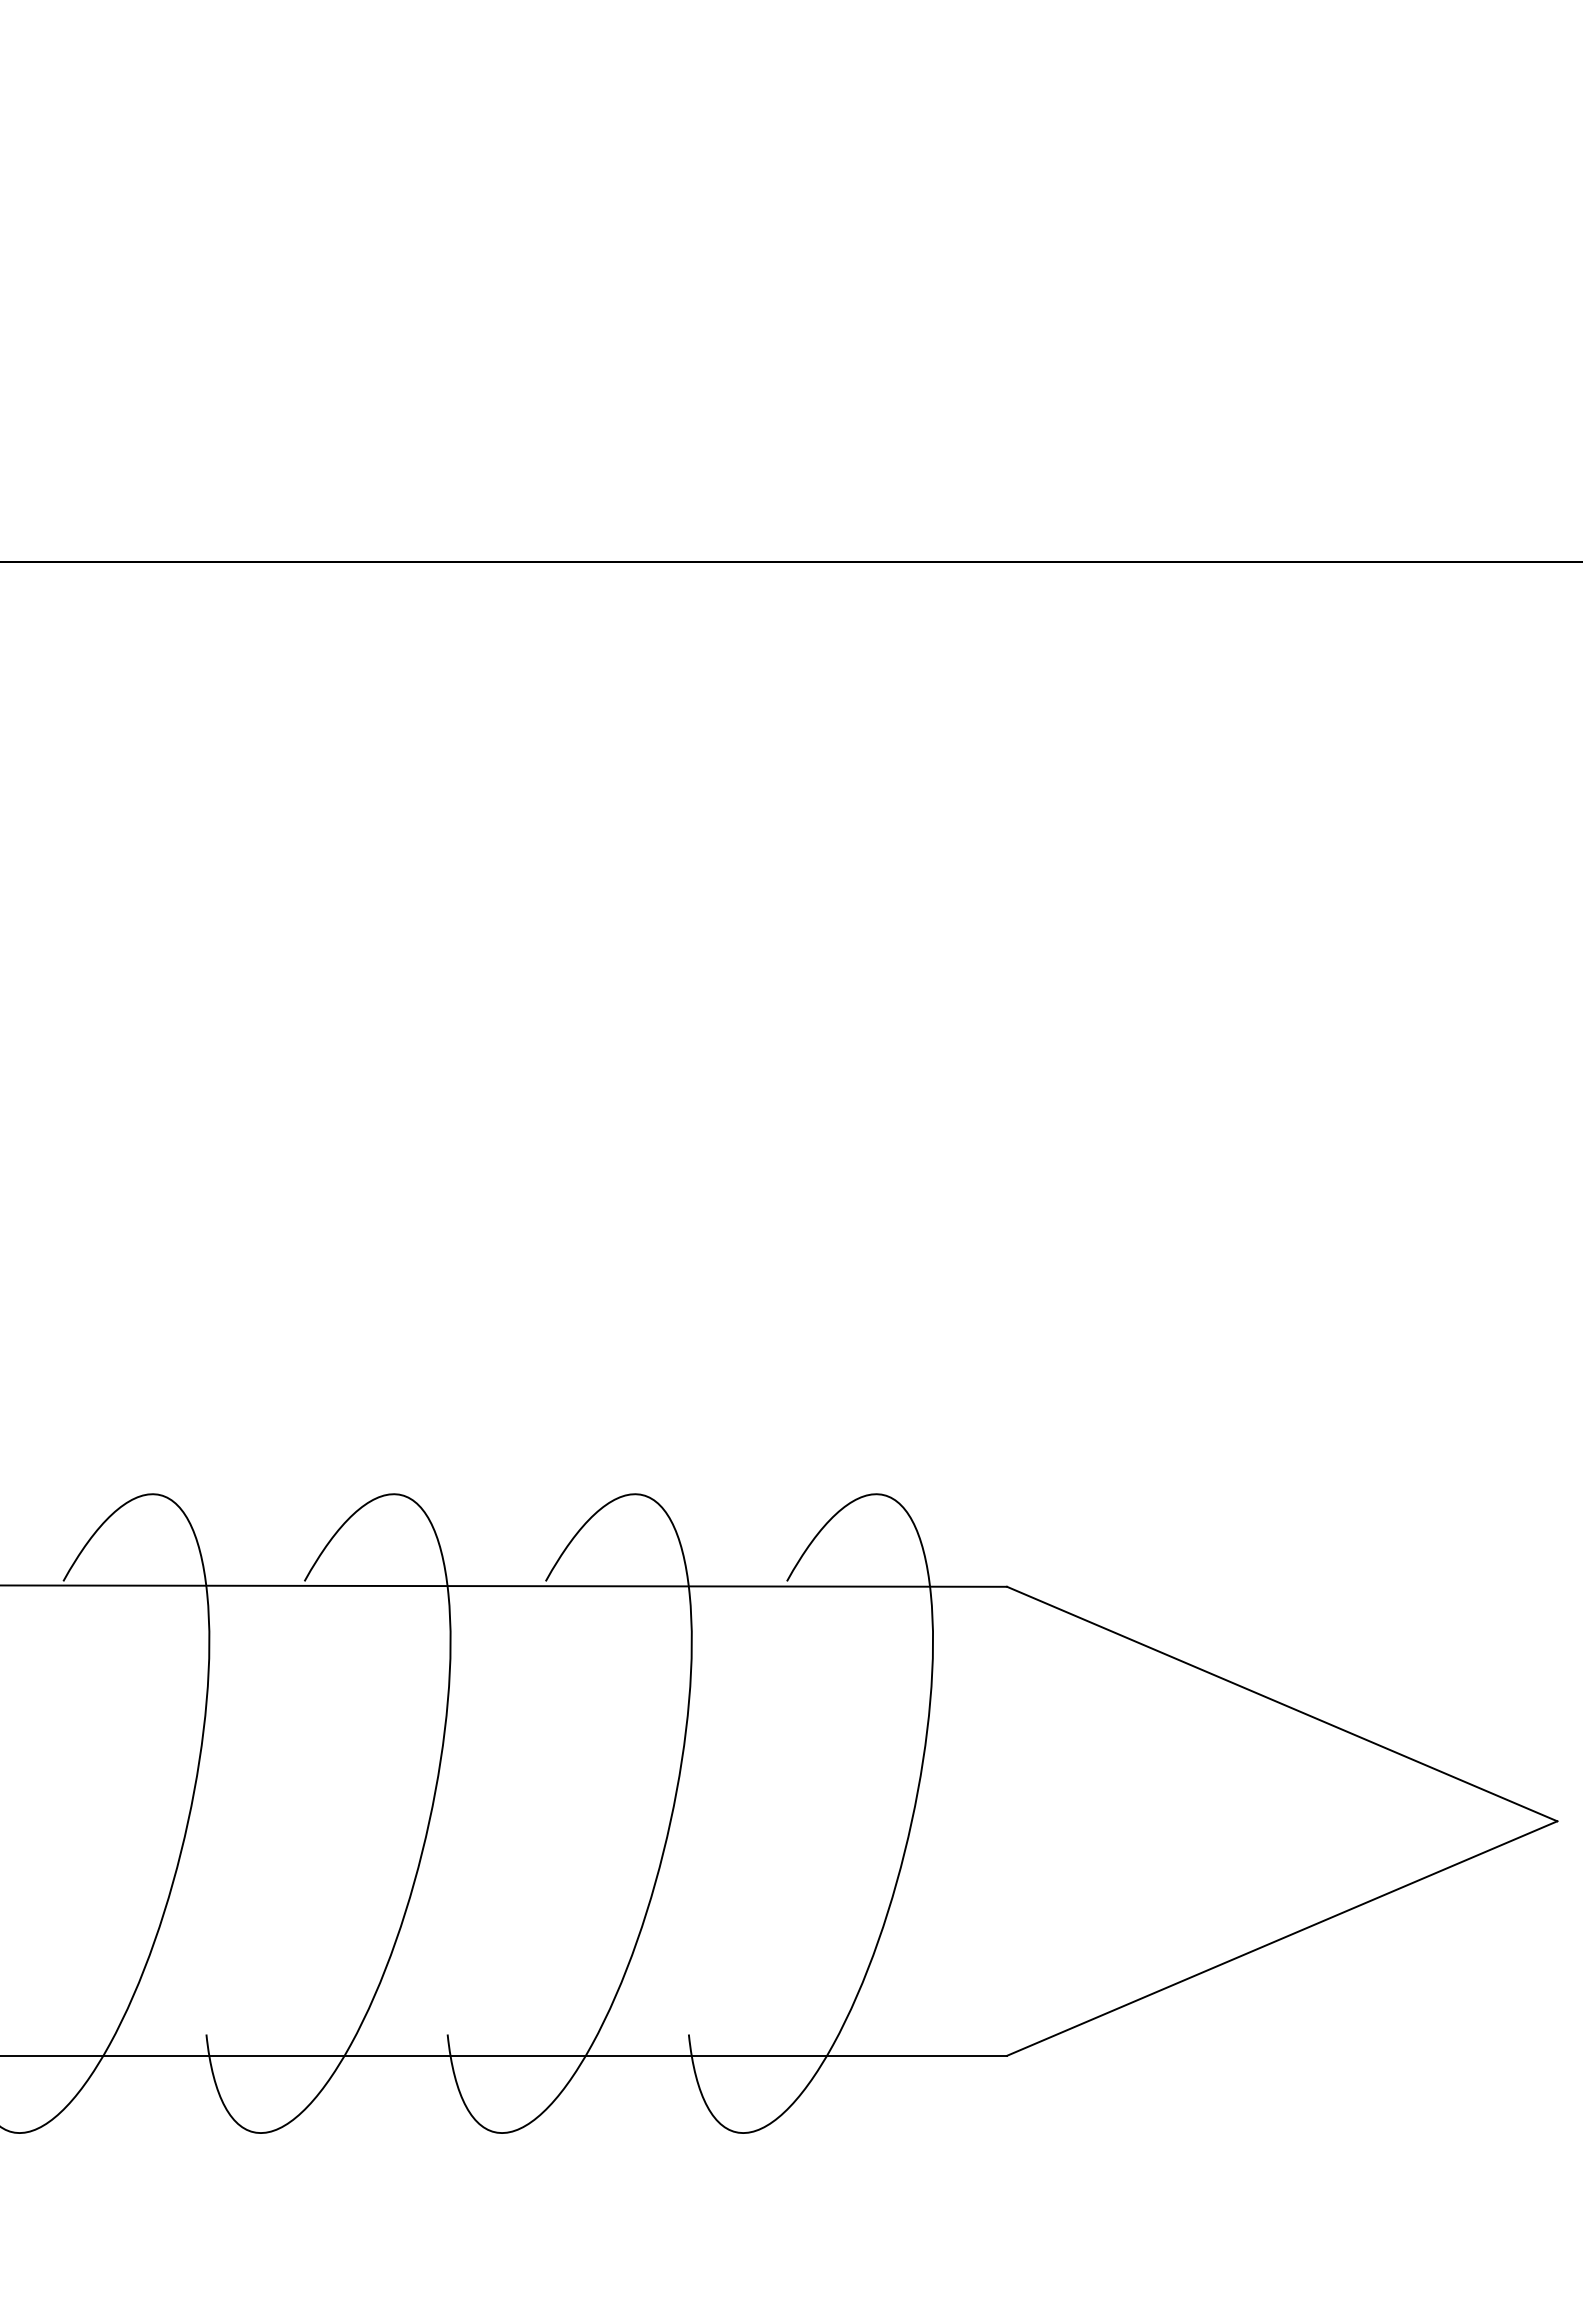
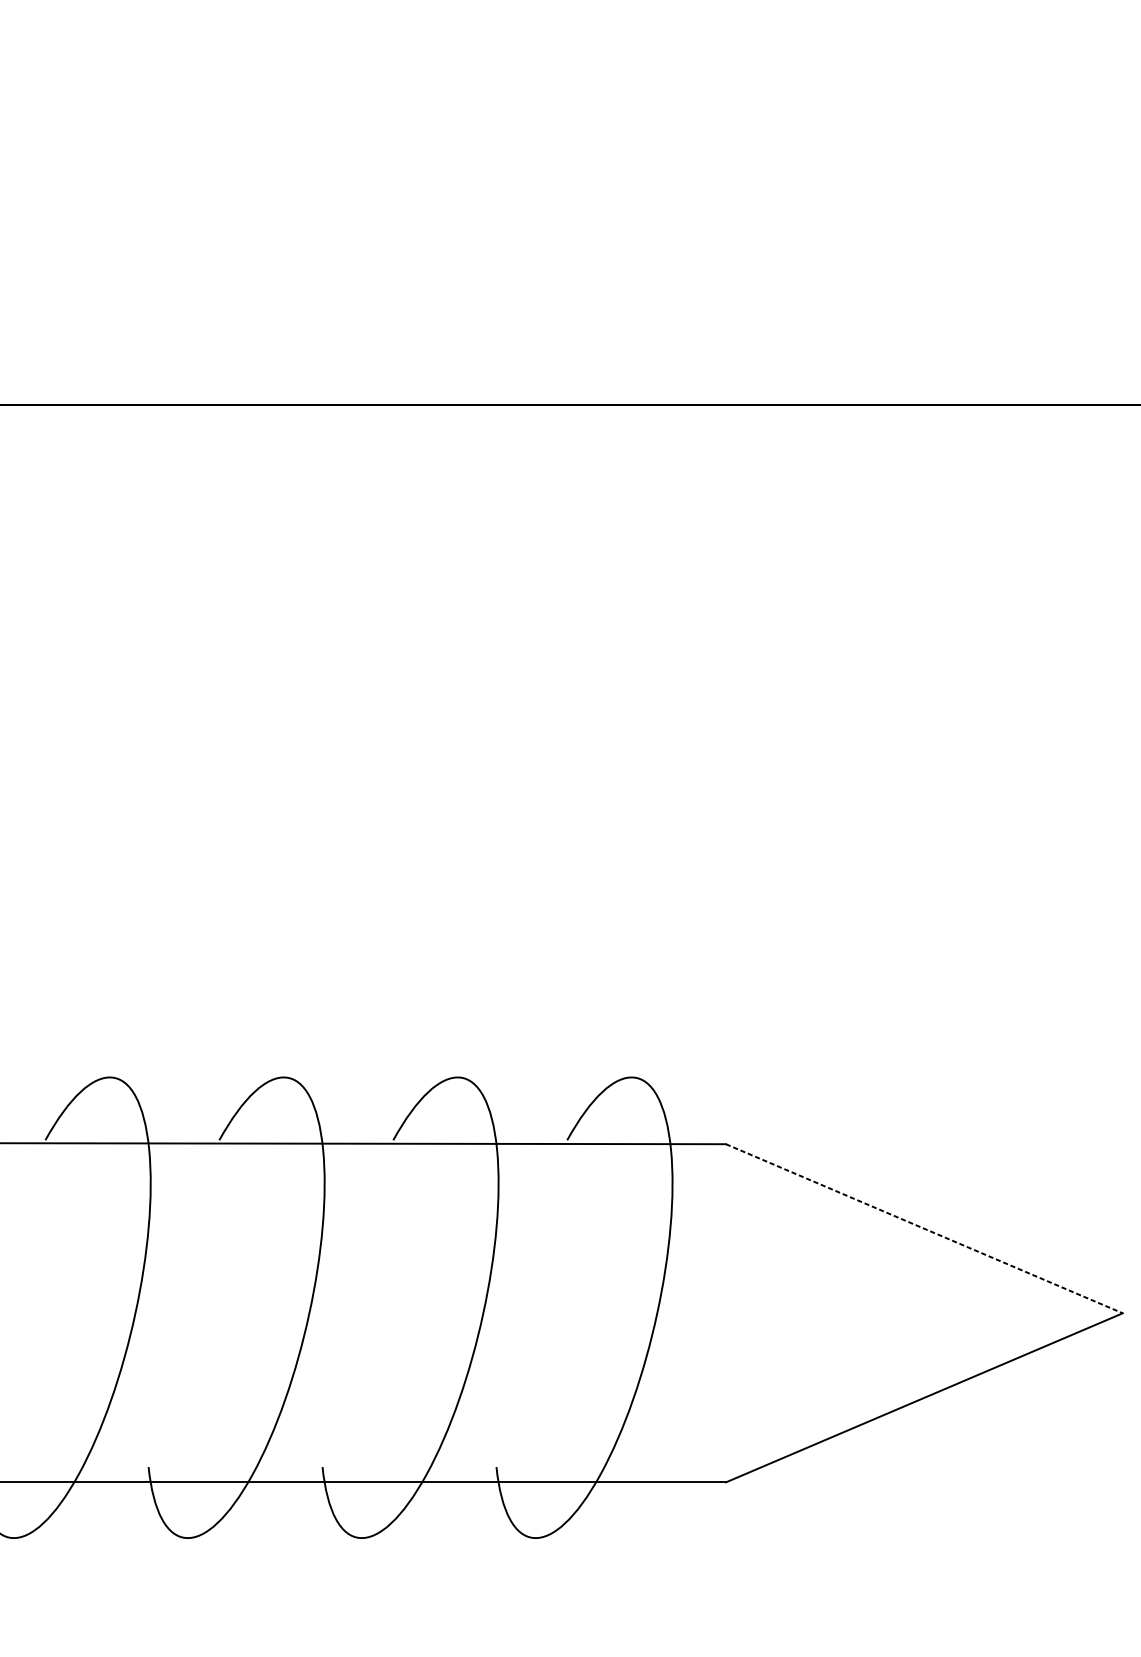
line: (1282, 1704) -> (924, 1229), solid -> dashed

